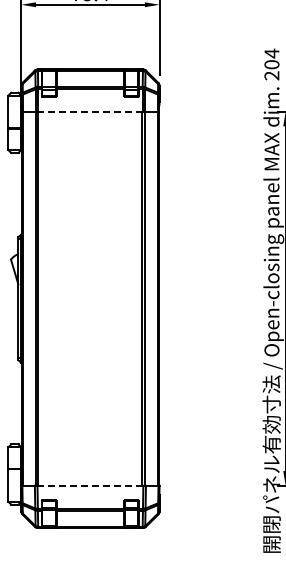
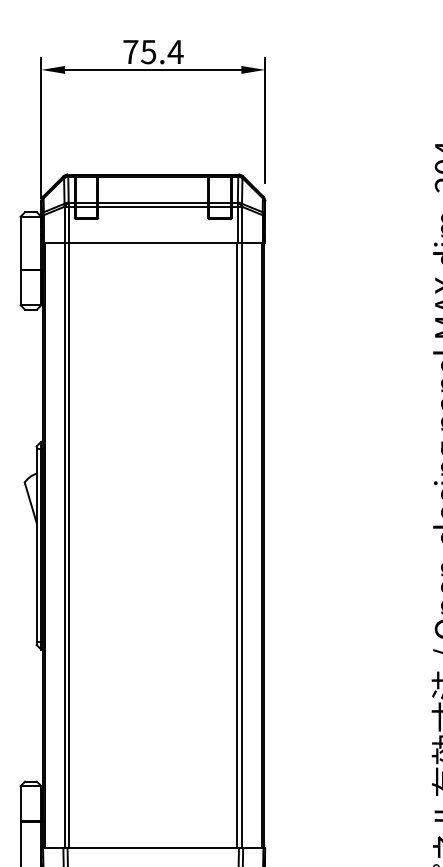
line: (89, 111) -> (151, 242), dashed -> solid
line: (90, 485) -> (153, 848), dashed -> solid

